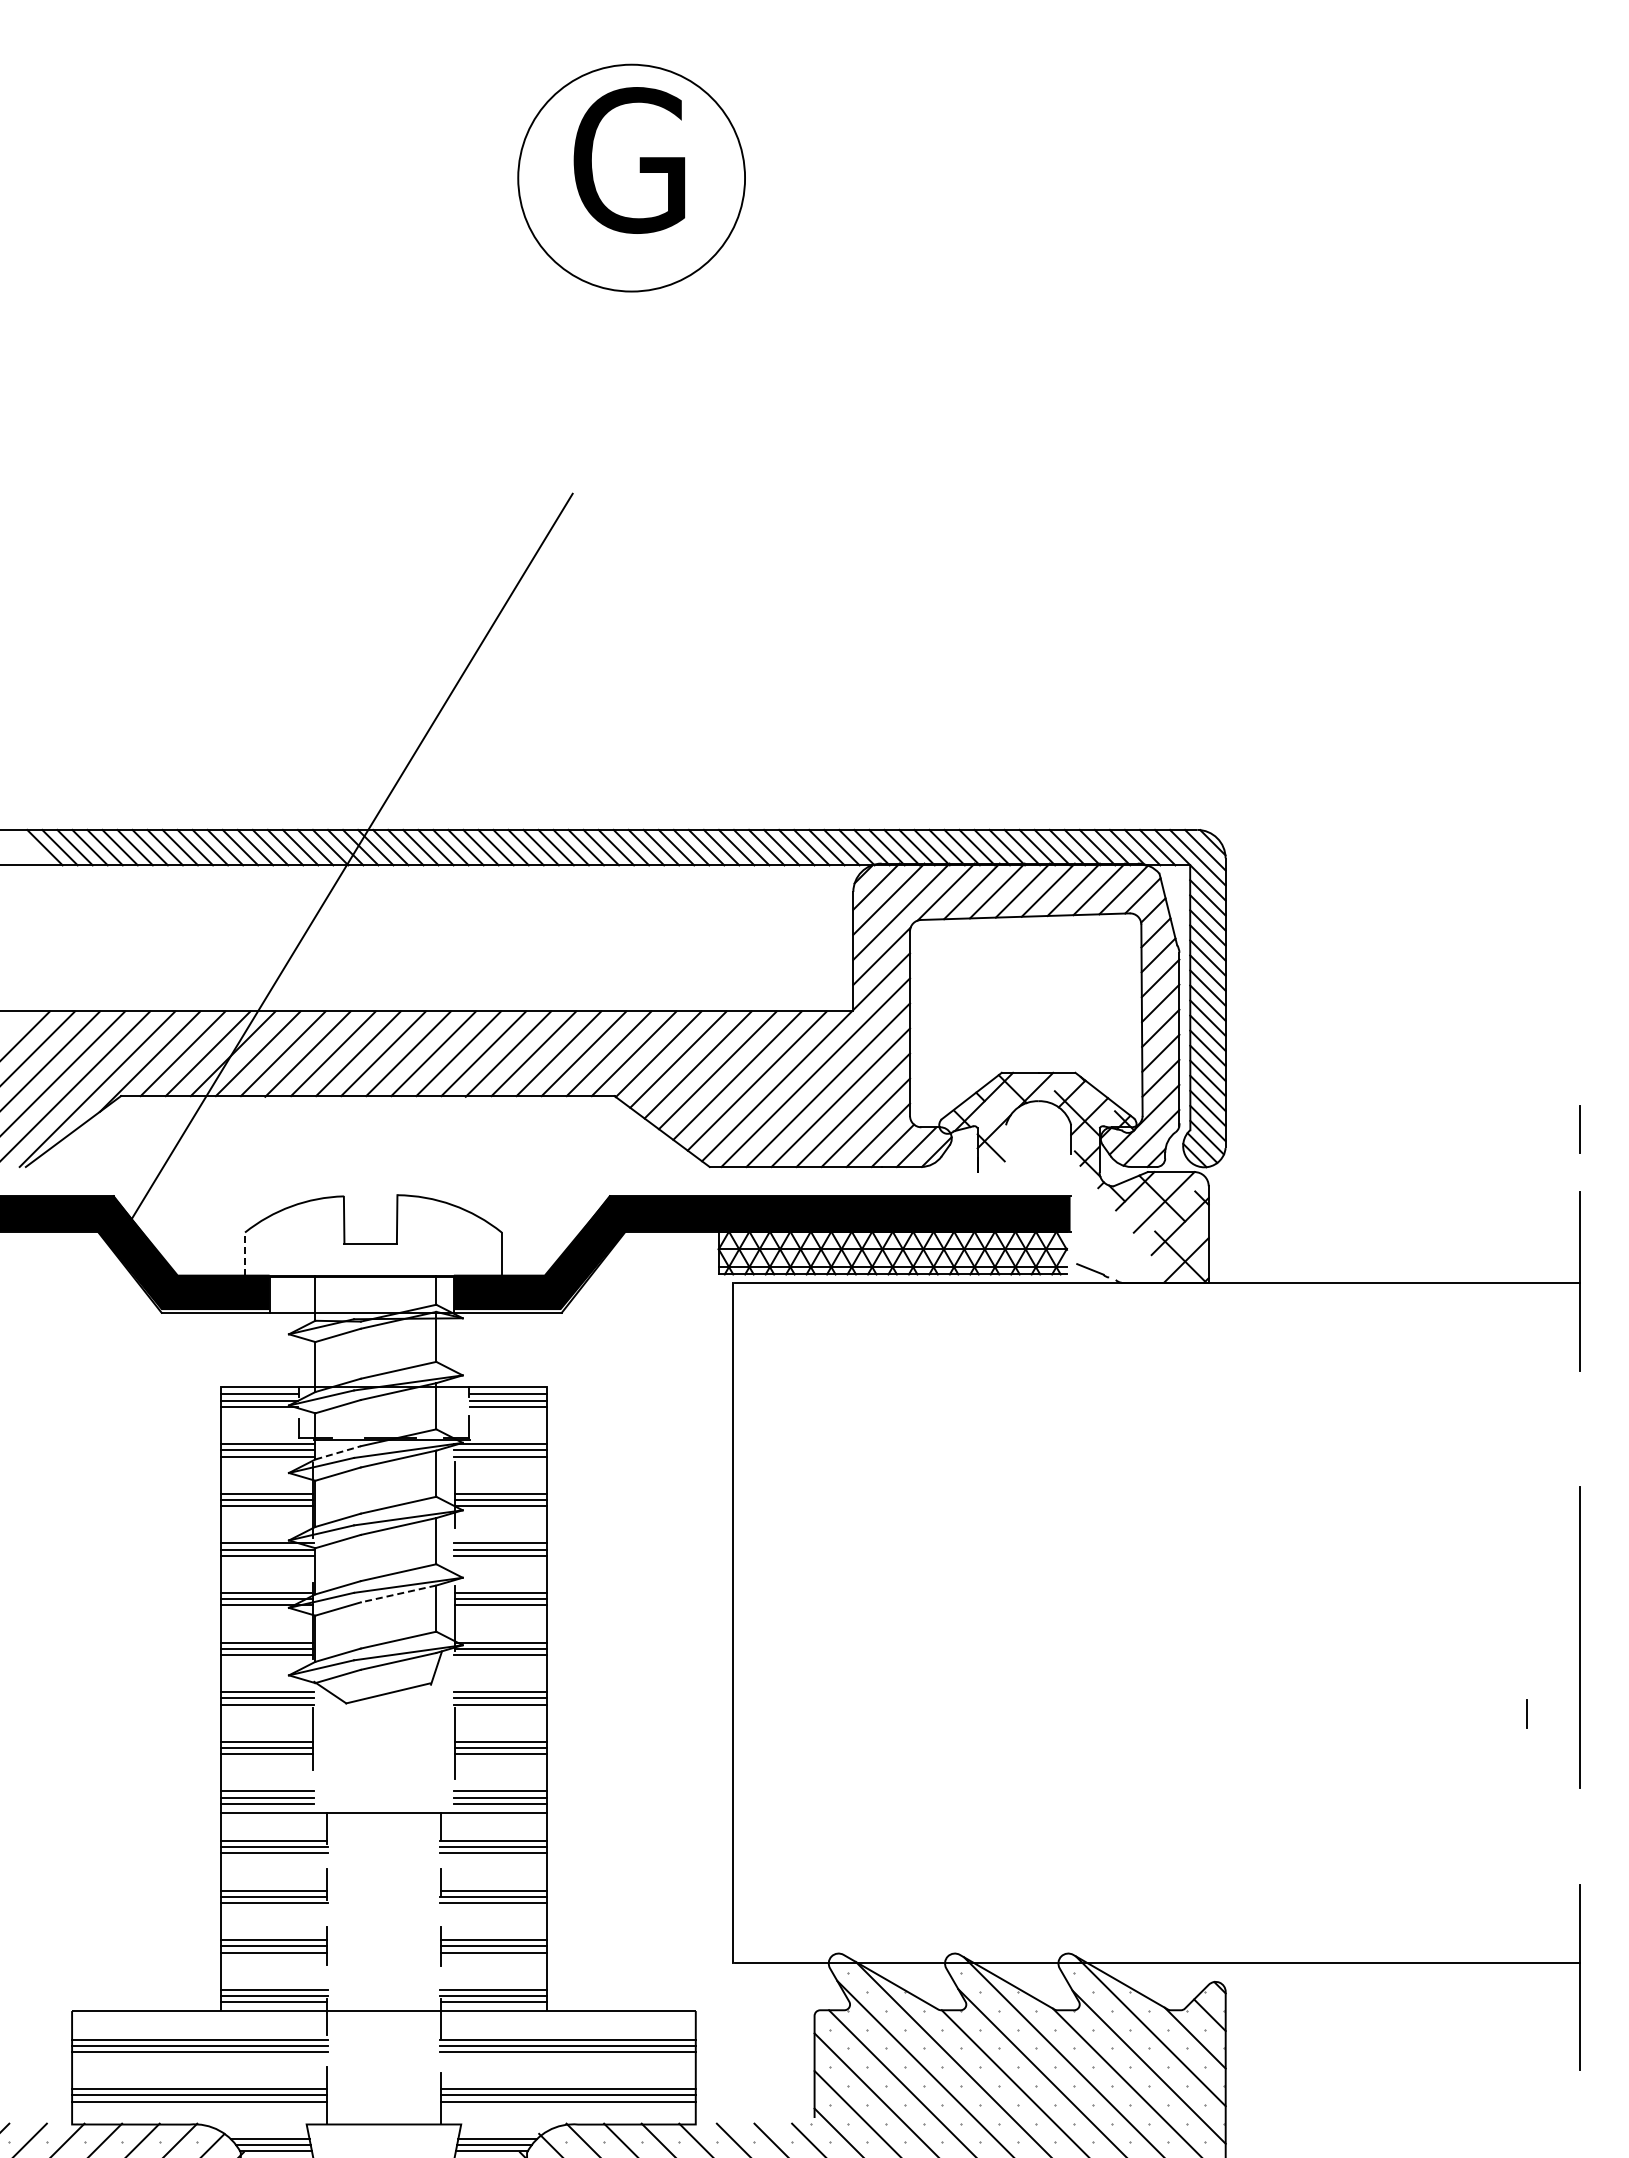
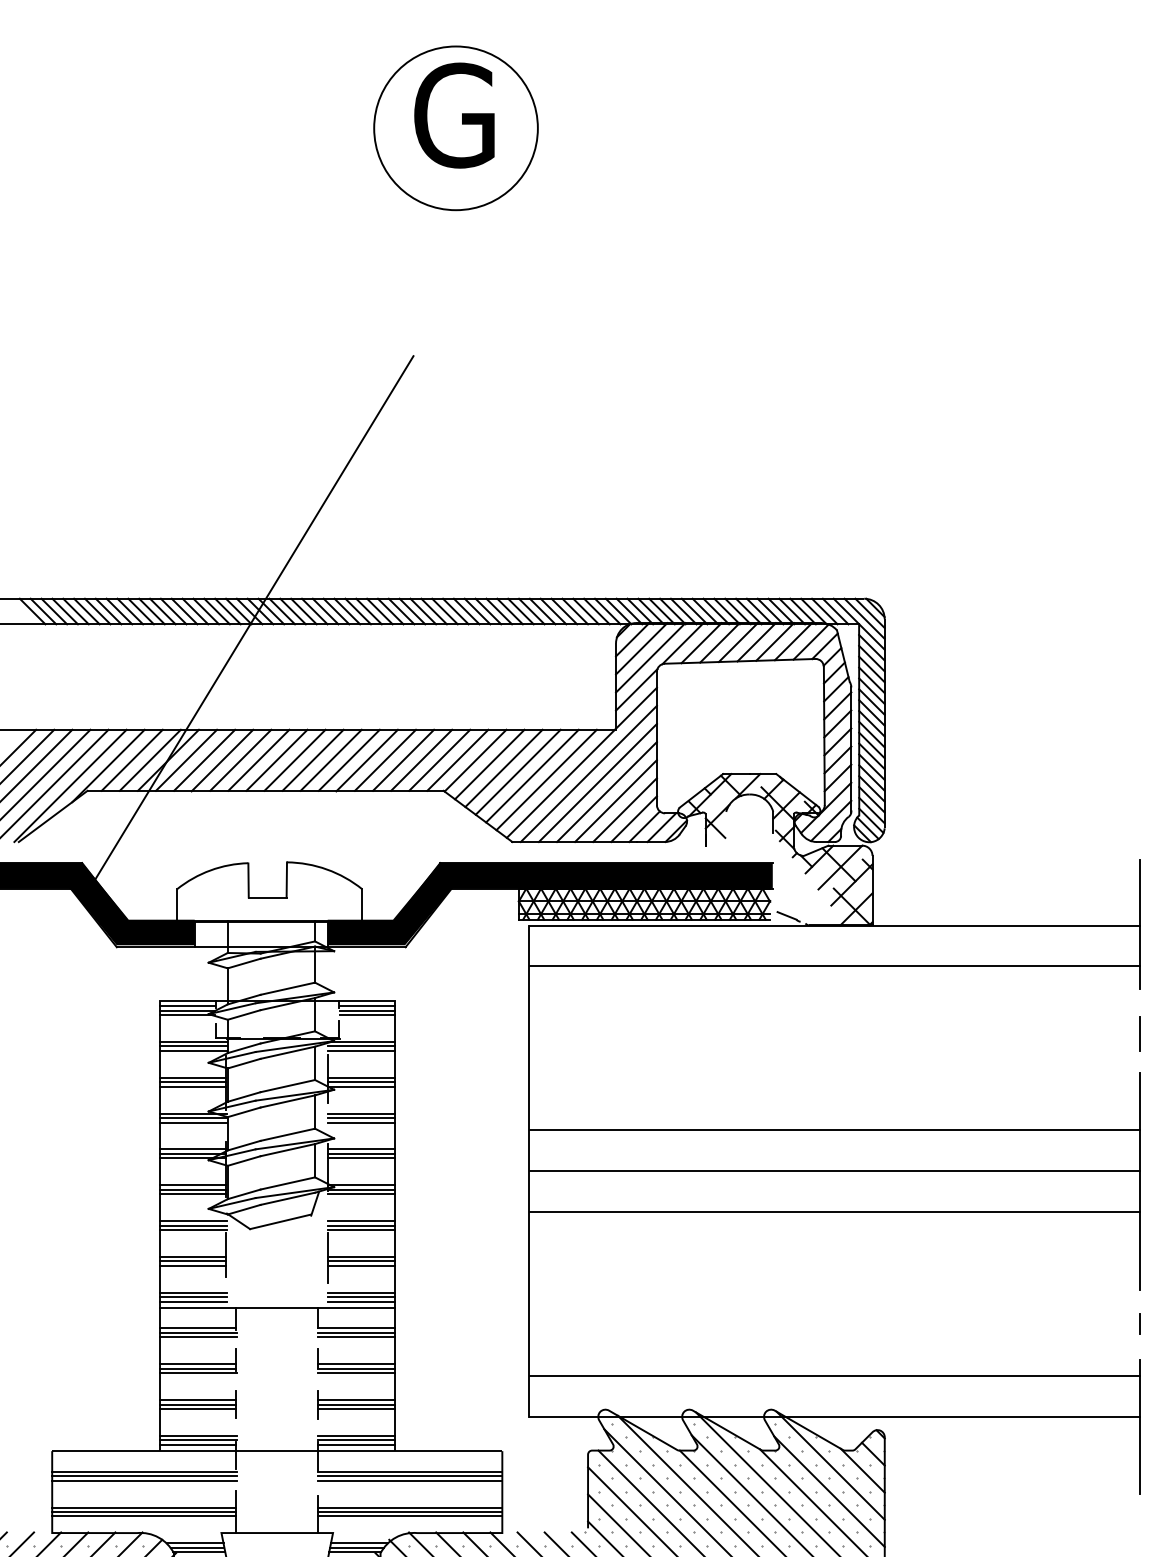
line: (1579, 1129) -> (1140, 1033), moved
line: (245, 1254) -> (177, 905), dashed -> solid
line: (1157, 1339) -> (835, 966), added
line: (338, 1452) -> (244, 1048), dashed -> solid
line: (1157, 1566) -> (835, 1130), added
line: (398, 1593) -> (287, 1149), dashed -> solid
line: (1157, 1623) -> (835, 1171), added
line: (1157, 1679) -> (835, 1211), added
line: (1526, 1713) -> (1140, 1323), moved
line: (1157, 1906) -> (835, 1375), added

